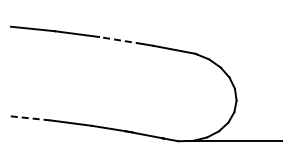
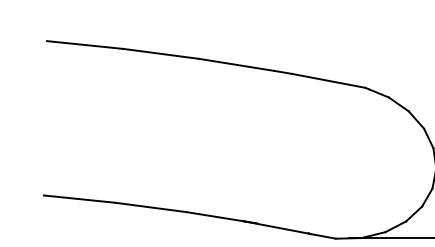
line: (120, 40) -> (235, 64), dashed -> solid
line: (29, 118) -> (78, 199), dashed -> solid

